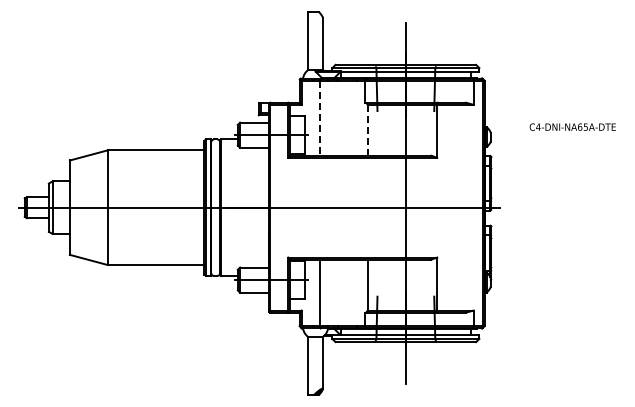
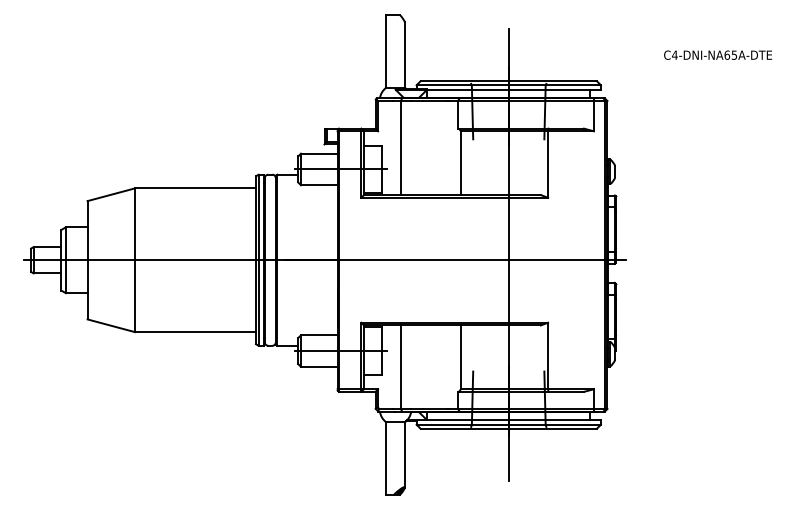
line: (319, 118) -> (400, 148), dashed -> solid
text: (572, 126) -> (717, 54), moved
line: (367, 130) -> (460, 163), dashed -> solid

